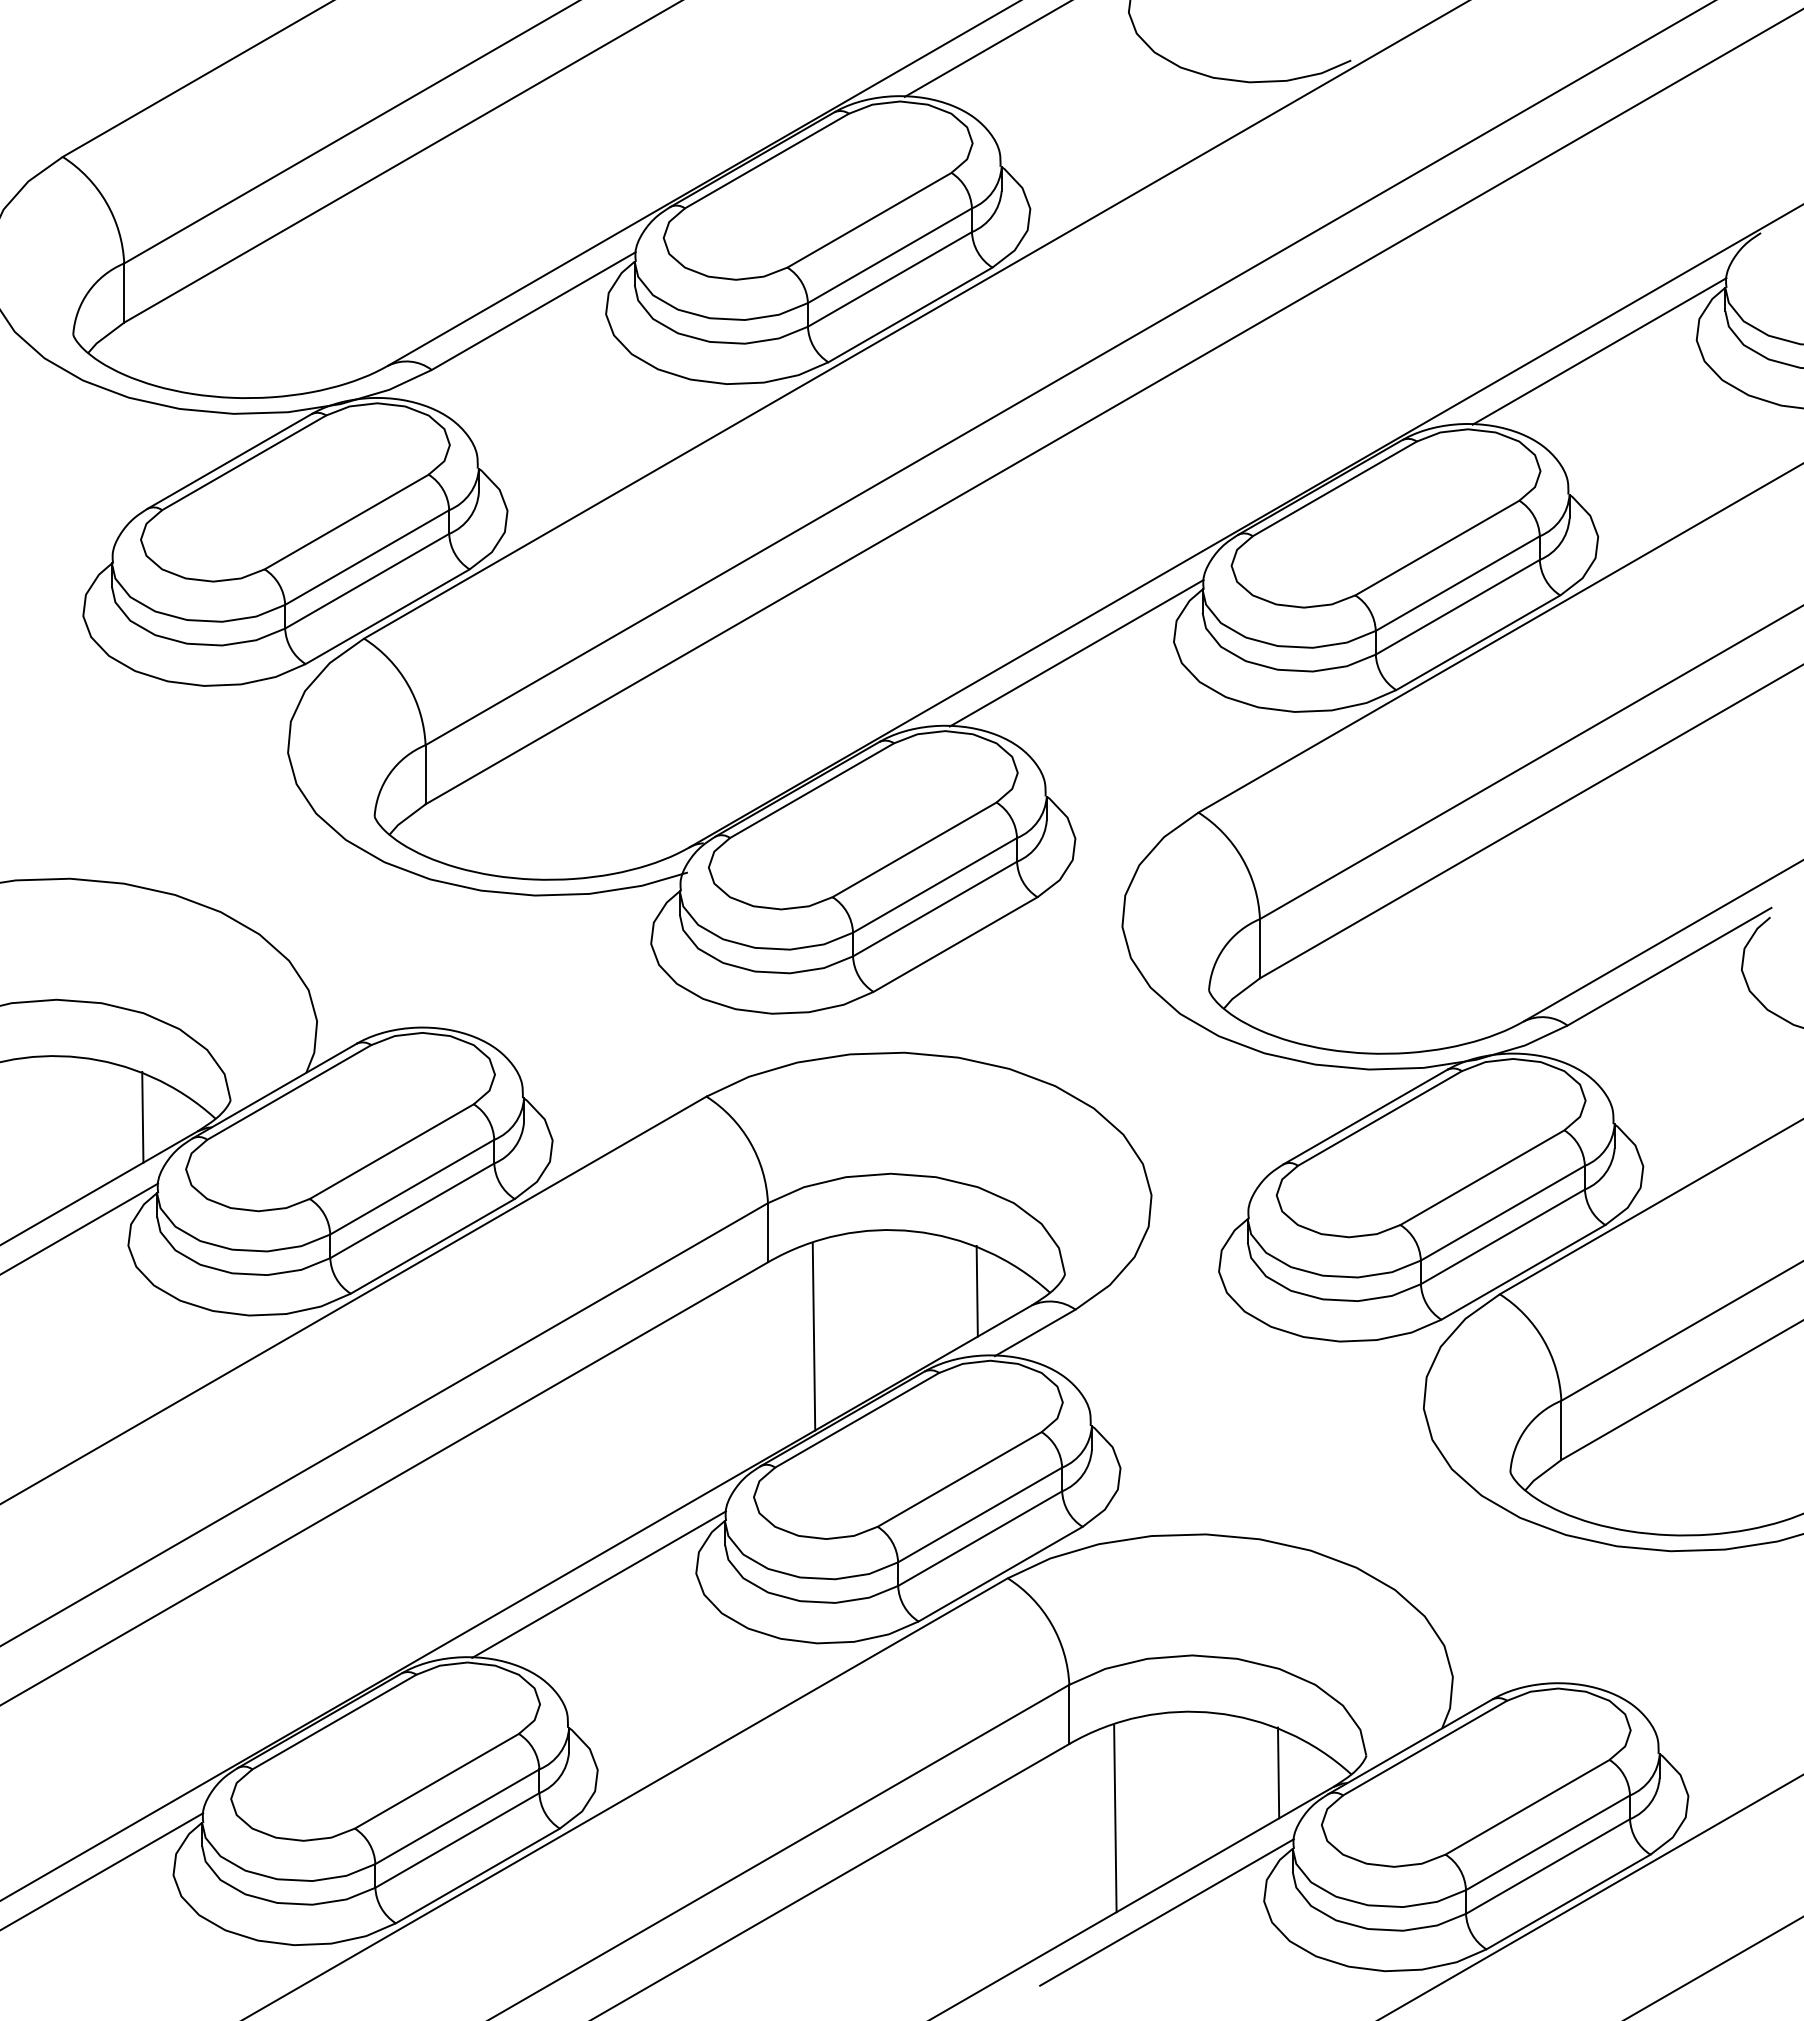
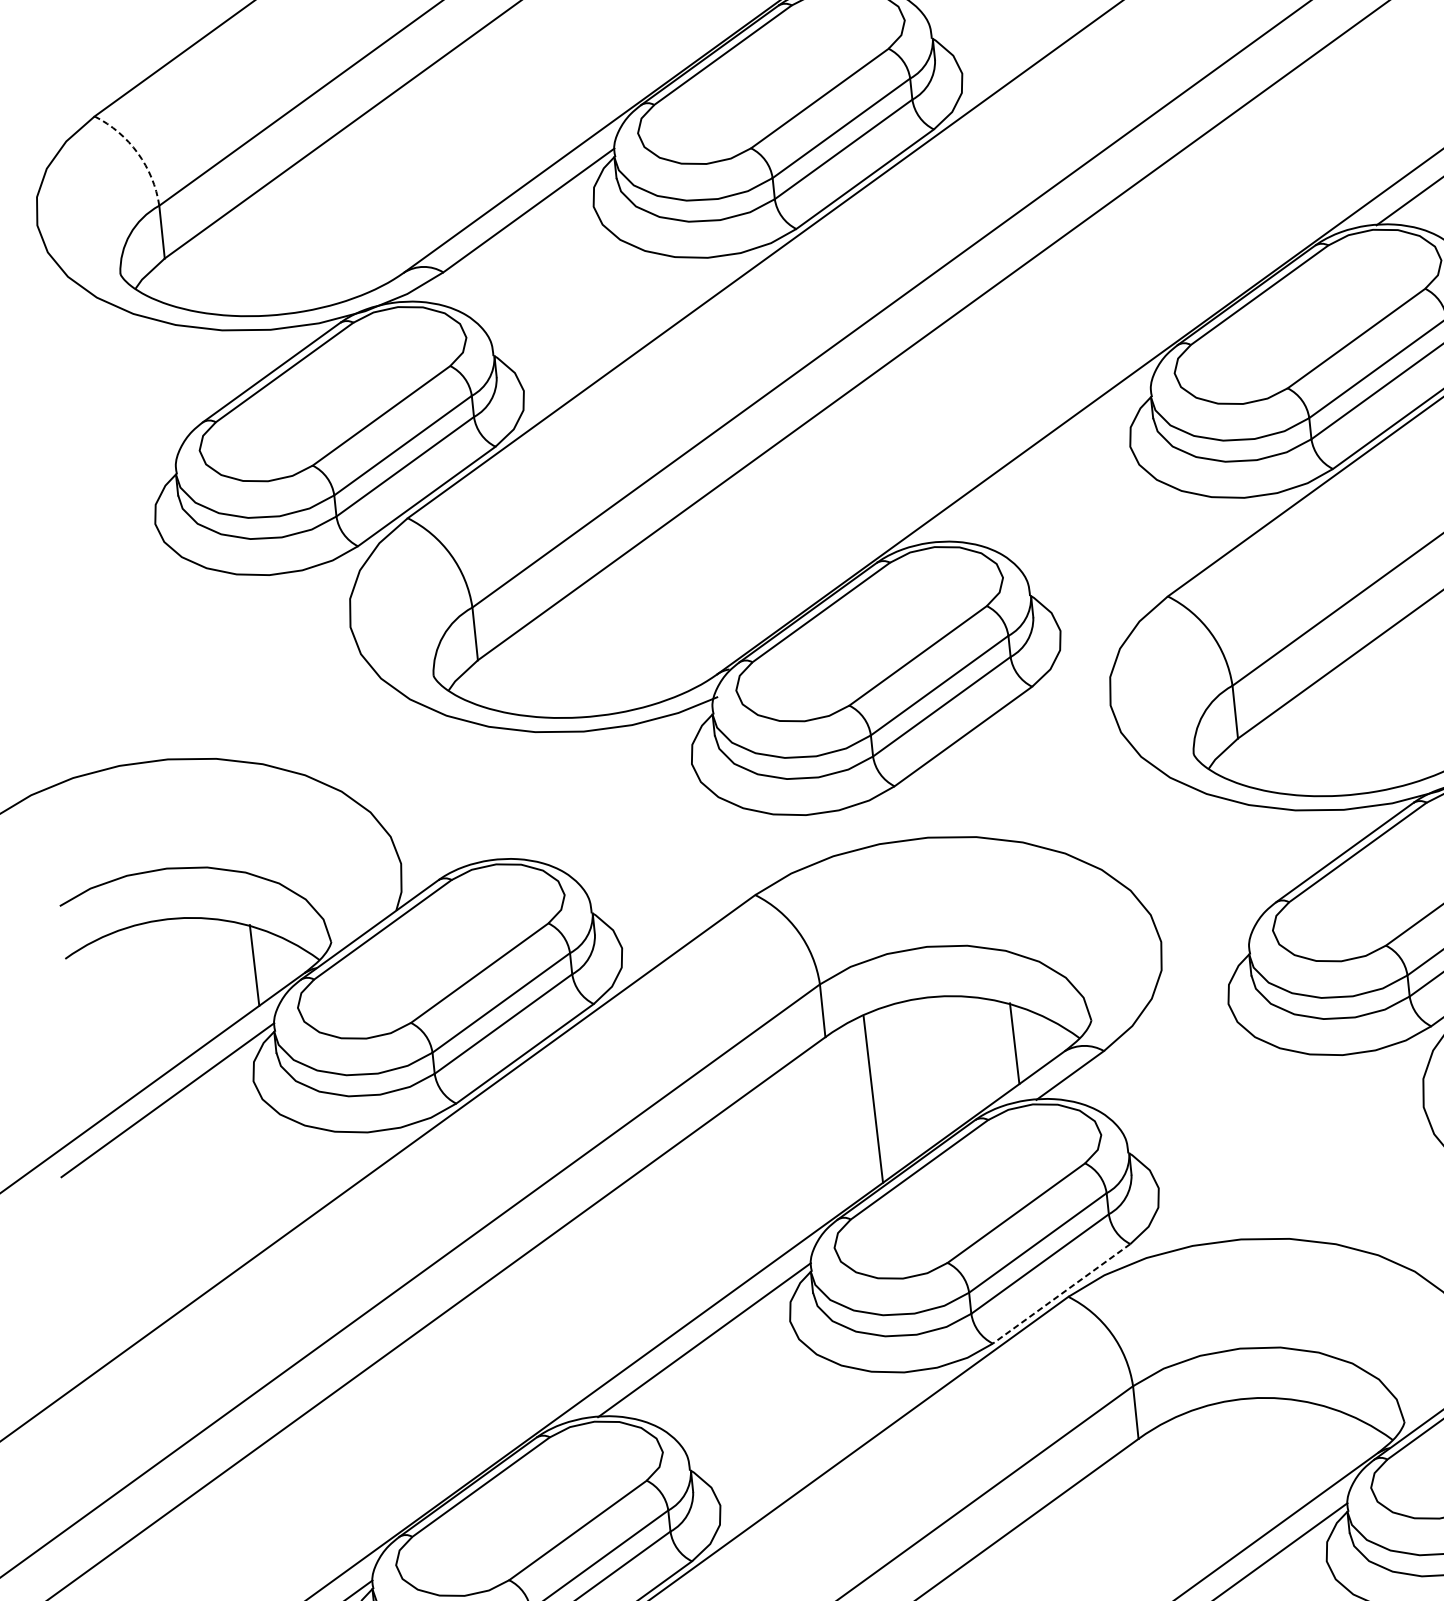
arc: (106, 202) -> (137, 153), solid -> dashed
line: (1076, 653) -> (1044, 465), removed
line: (1000, 1574) -> (1061, 1294), solid -> dashed
line: (1278, 1772) -> (1327, 1445), removed
line: (1115, 1818) -> (1186, 1501), removed

